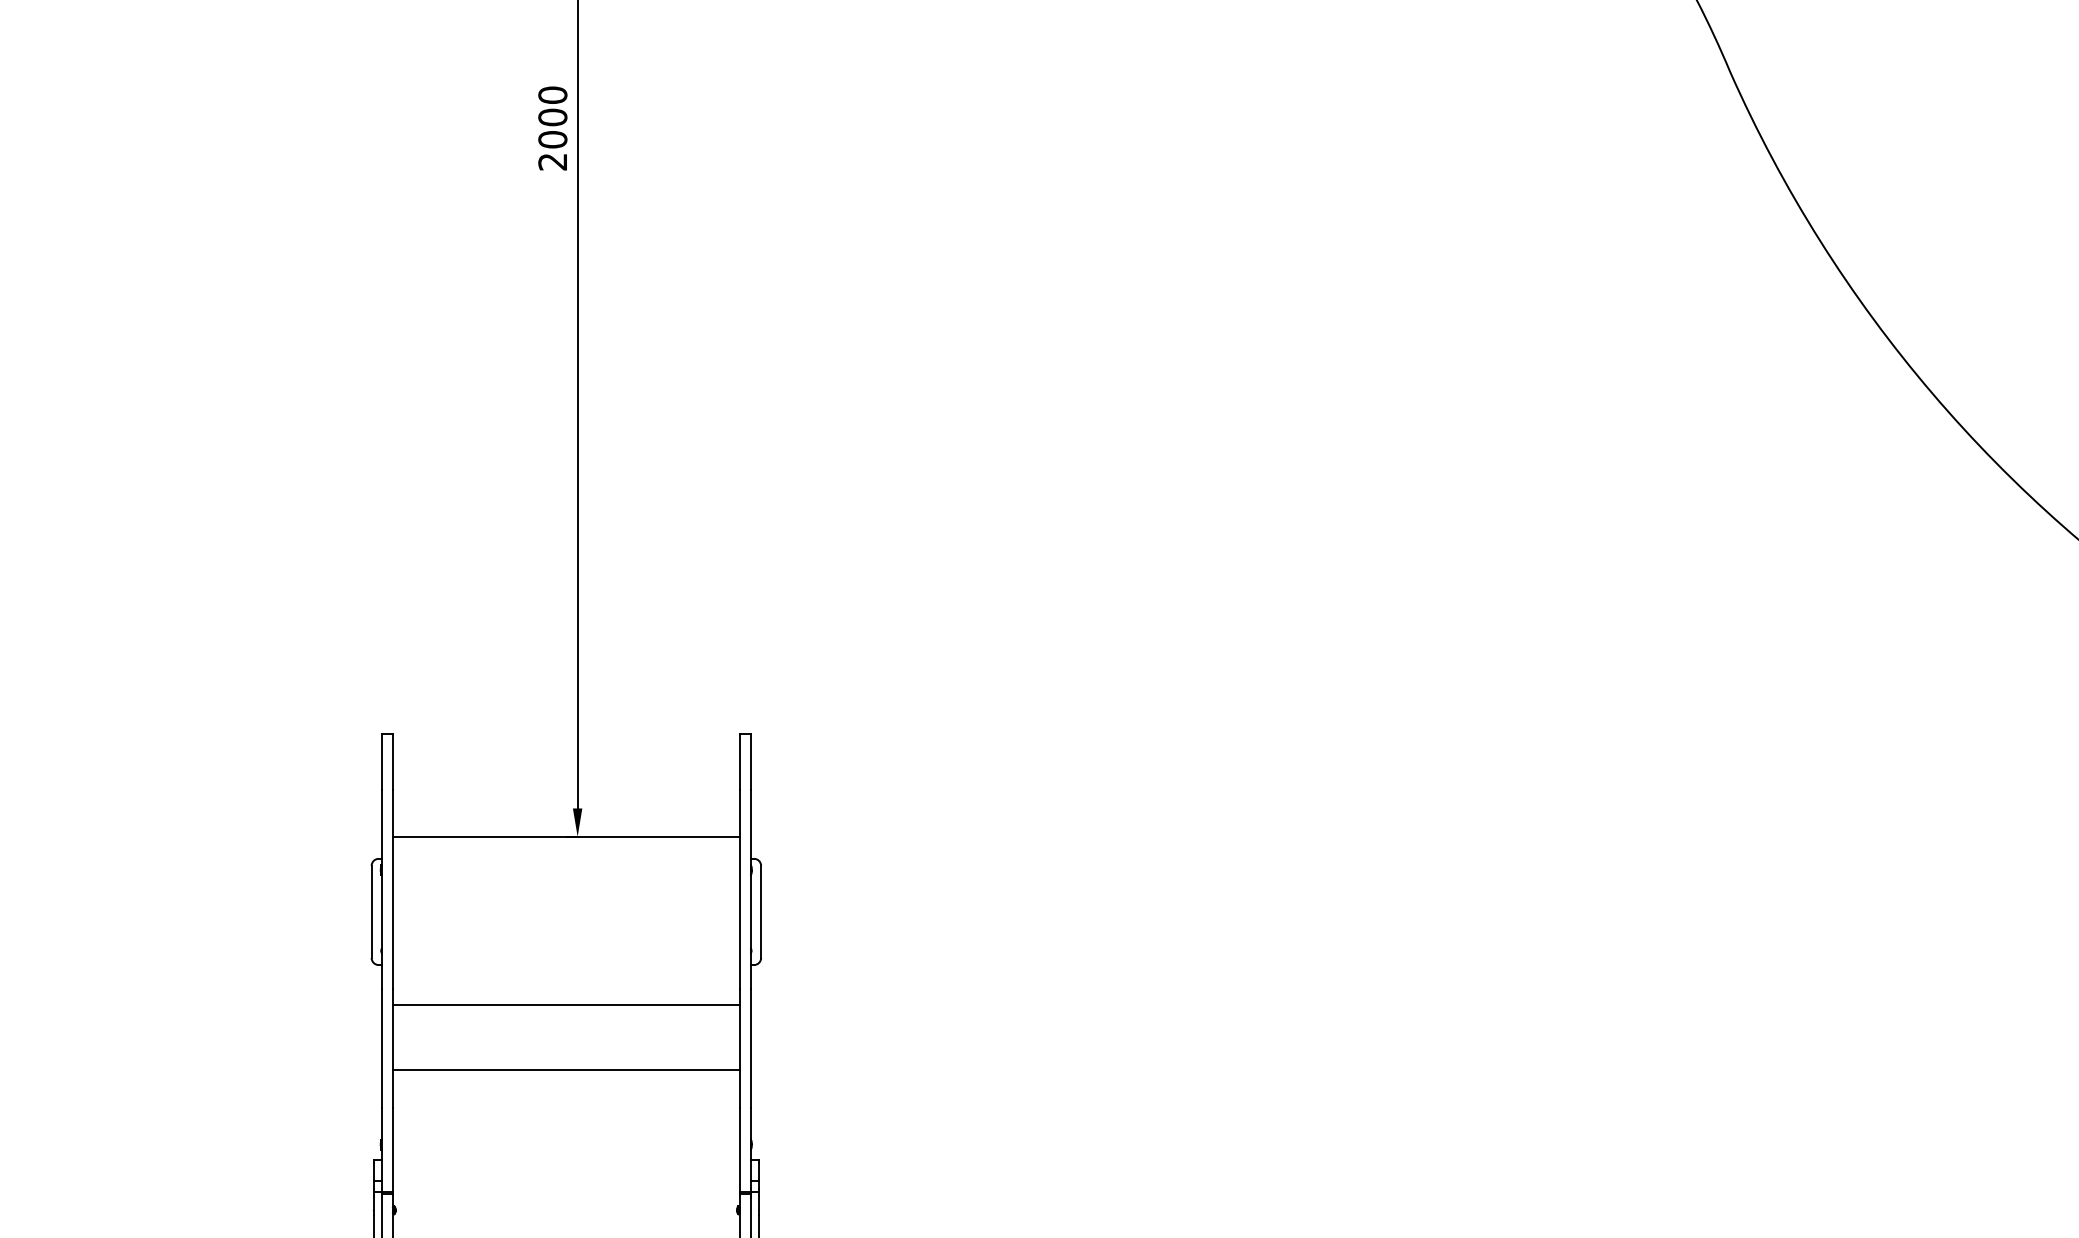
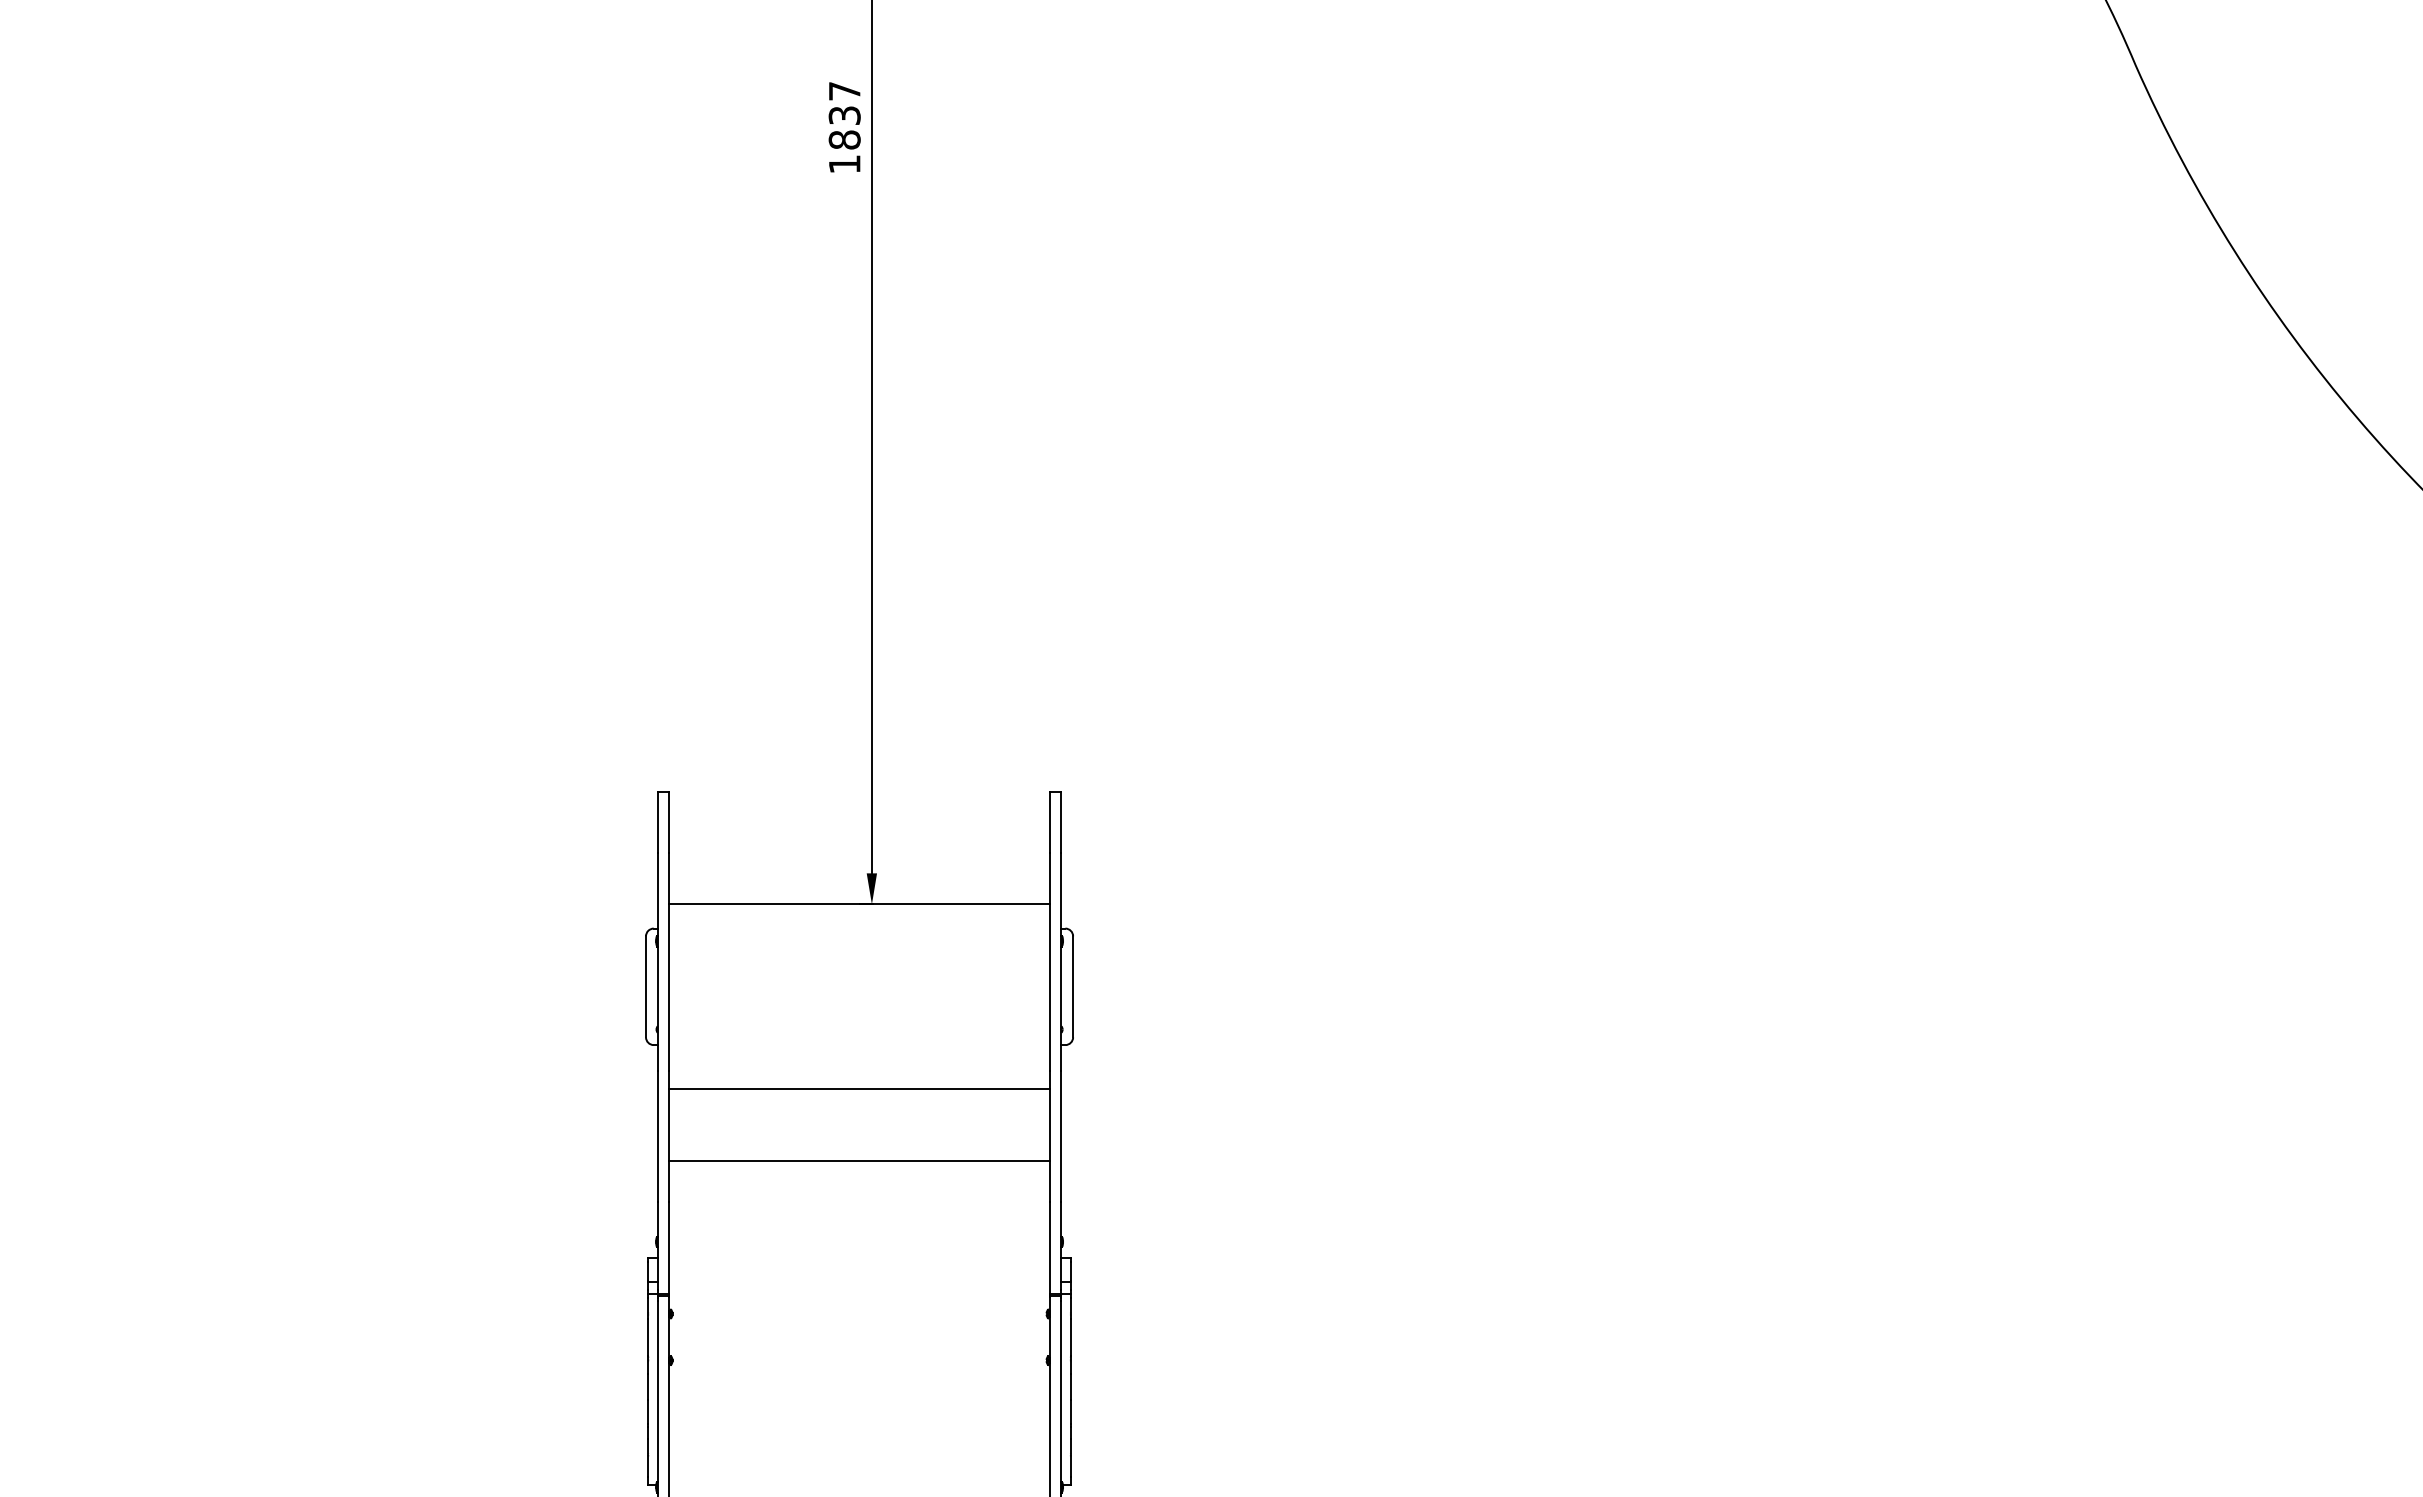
text: (552, 128) -> (844, 127), 2000 -> 1837

